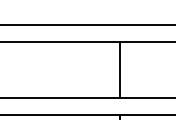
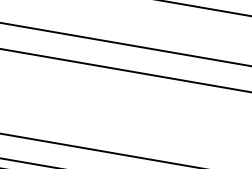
line: (120, 70) -> (174, 121), removed

